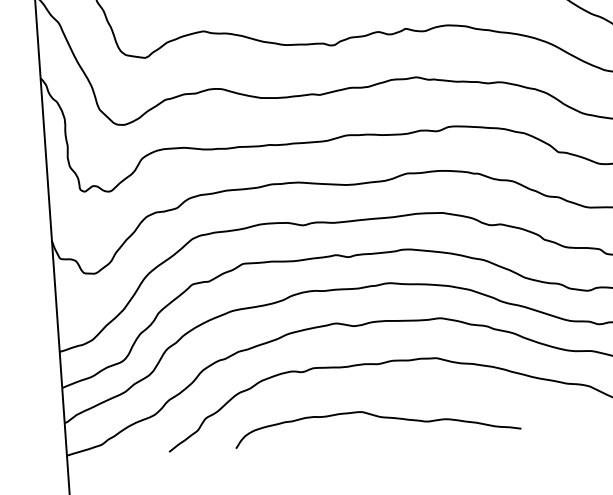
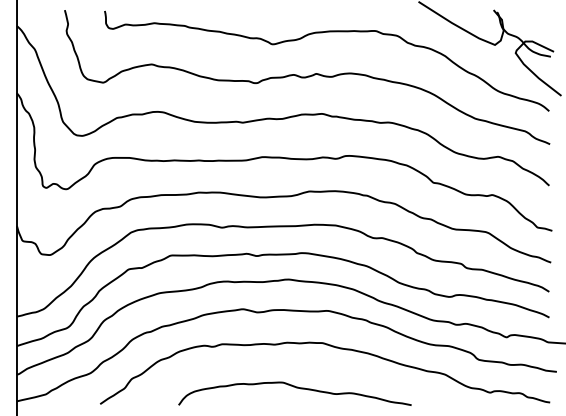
curve: (378, 418) -> (296, 388), moved

